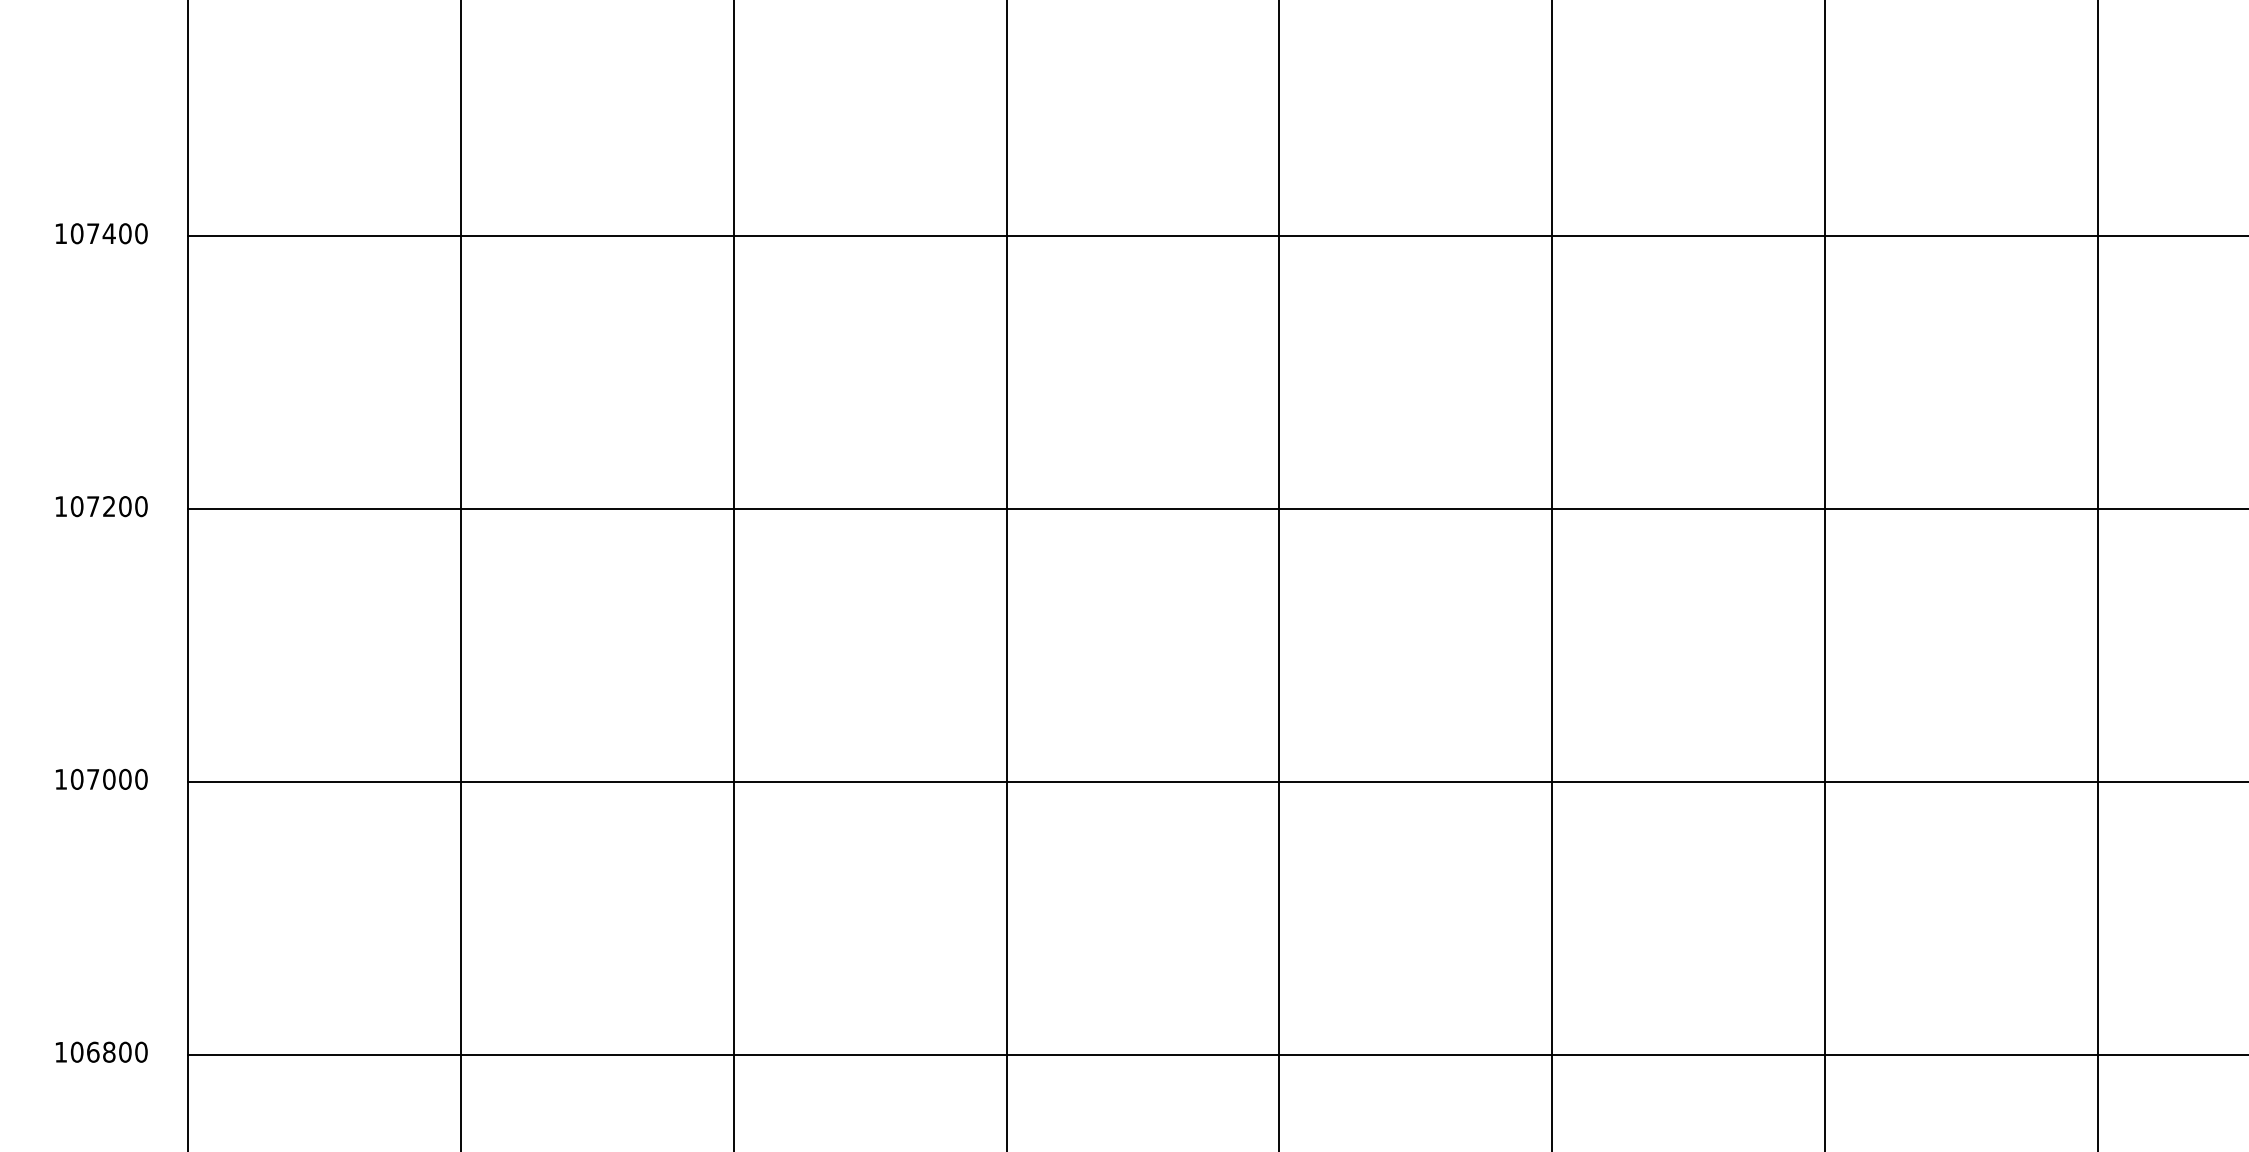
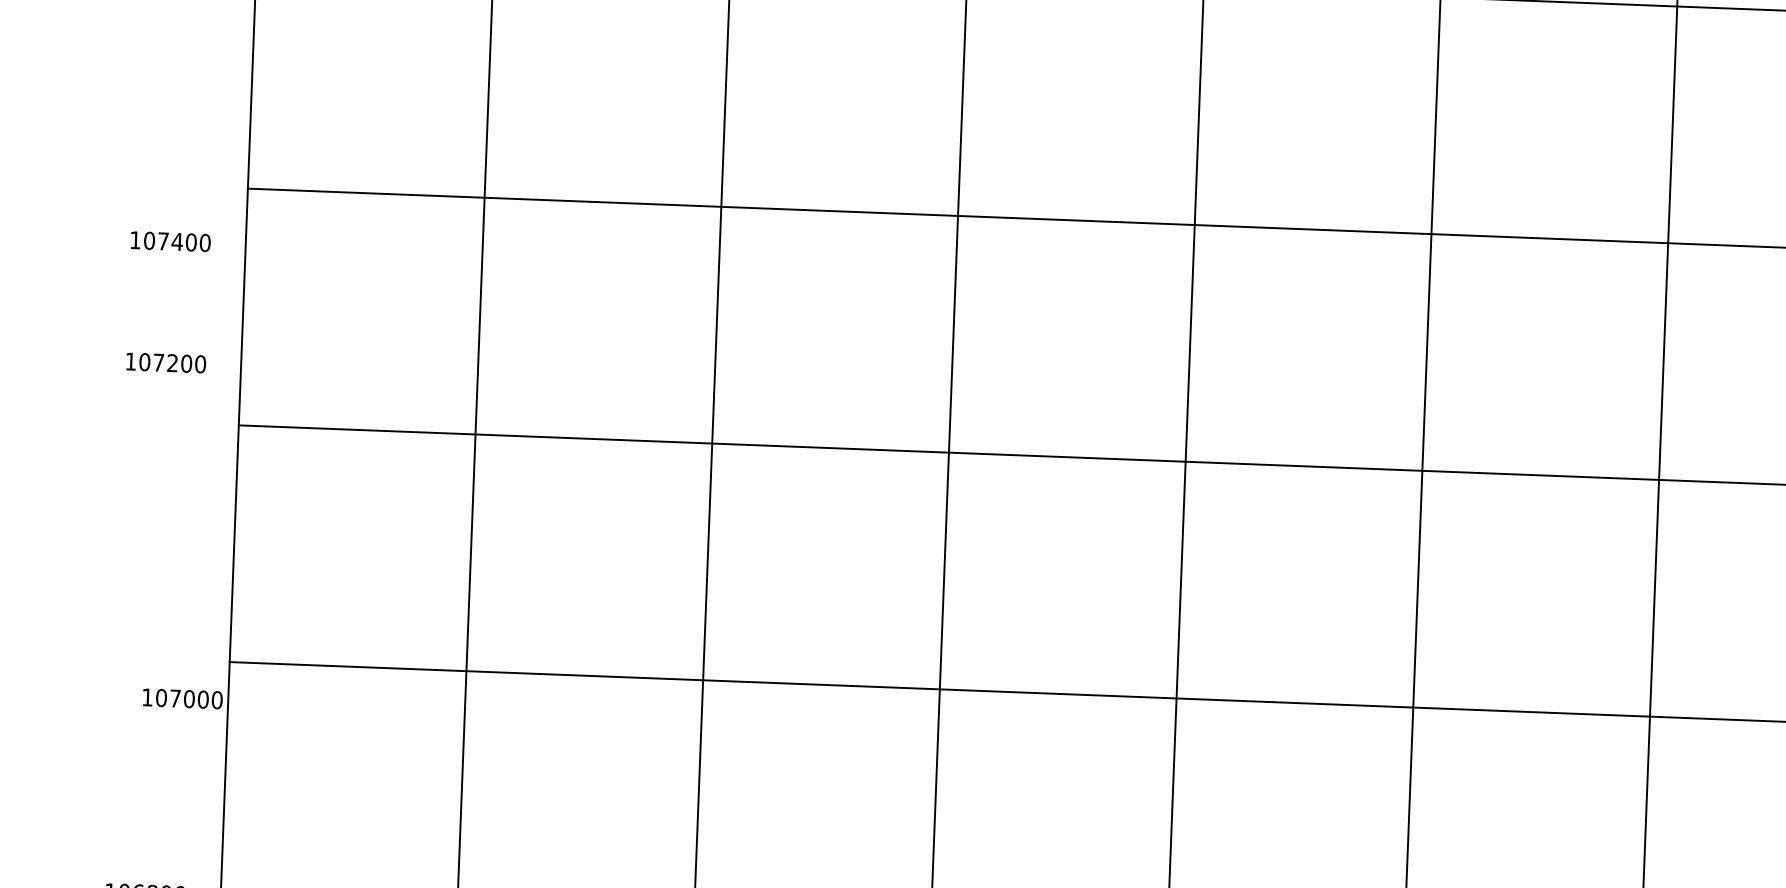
text: (101, 233) -> (170, 241), moved
text: (101, 506) -> (165, 362), moved
text: (101, 778) -> (182, 698), moved

